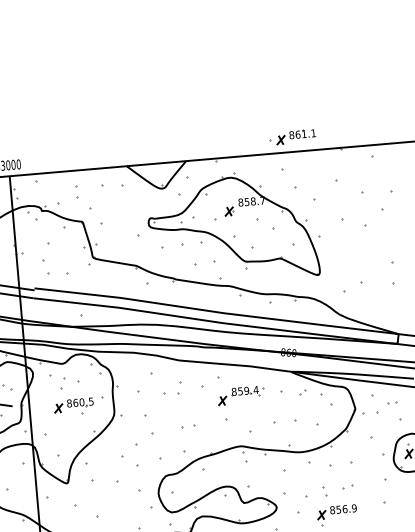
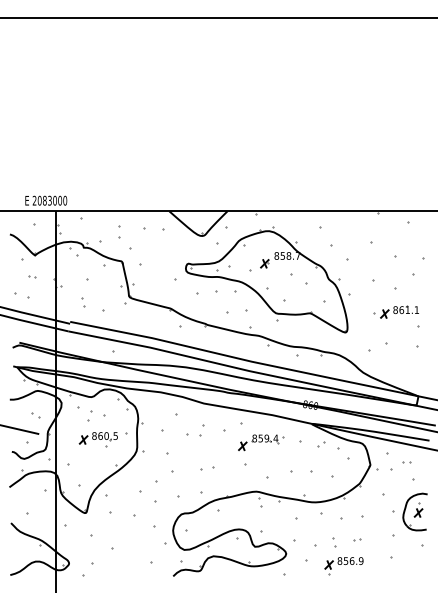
part: (291, 136) -> (395, 311), moved
part: (46, 267) -> (83, 302), size x0.62
part: (348, 486) -> (357, 539), size x0.62

